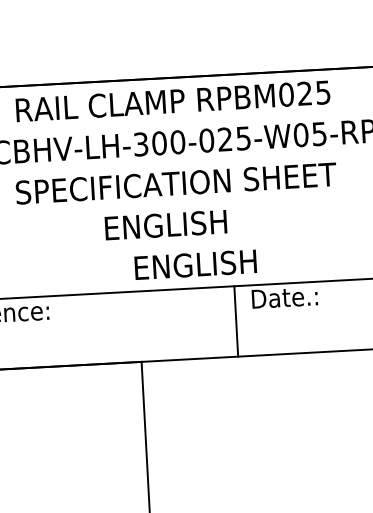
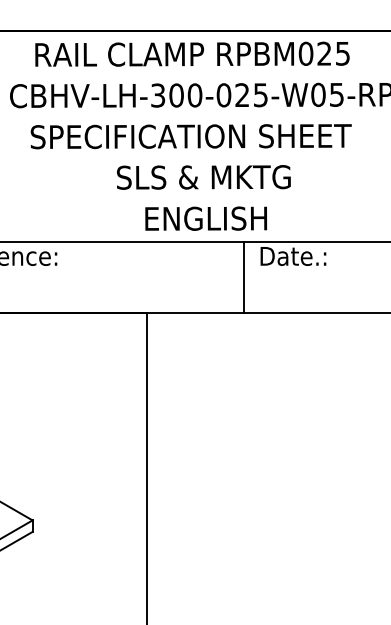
text: (190, 223) -> (203, 177), ENGLISH -> SLS & MKTG

